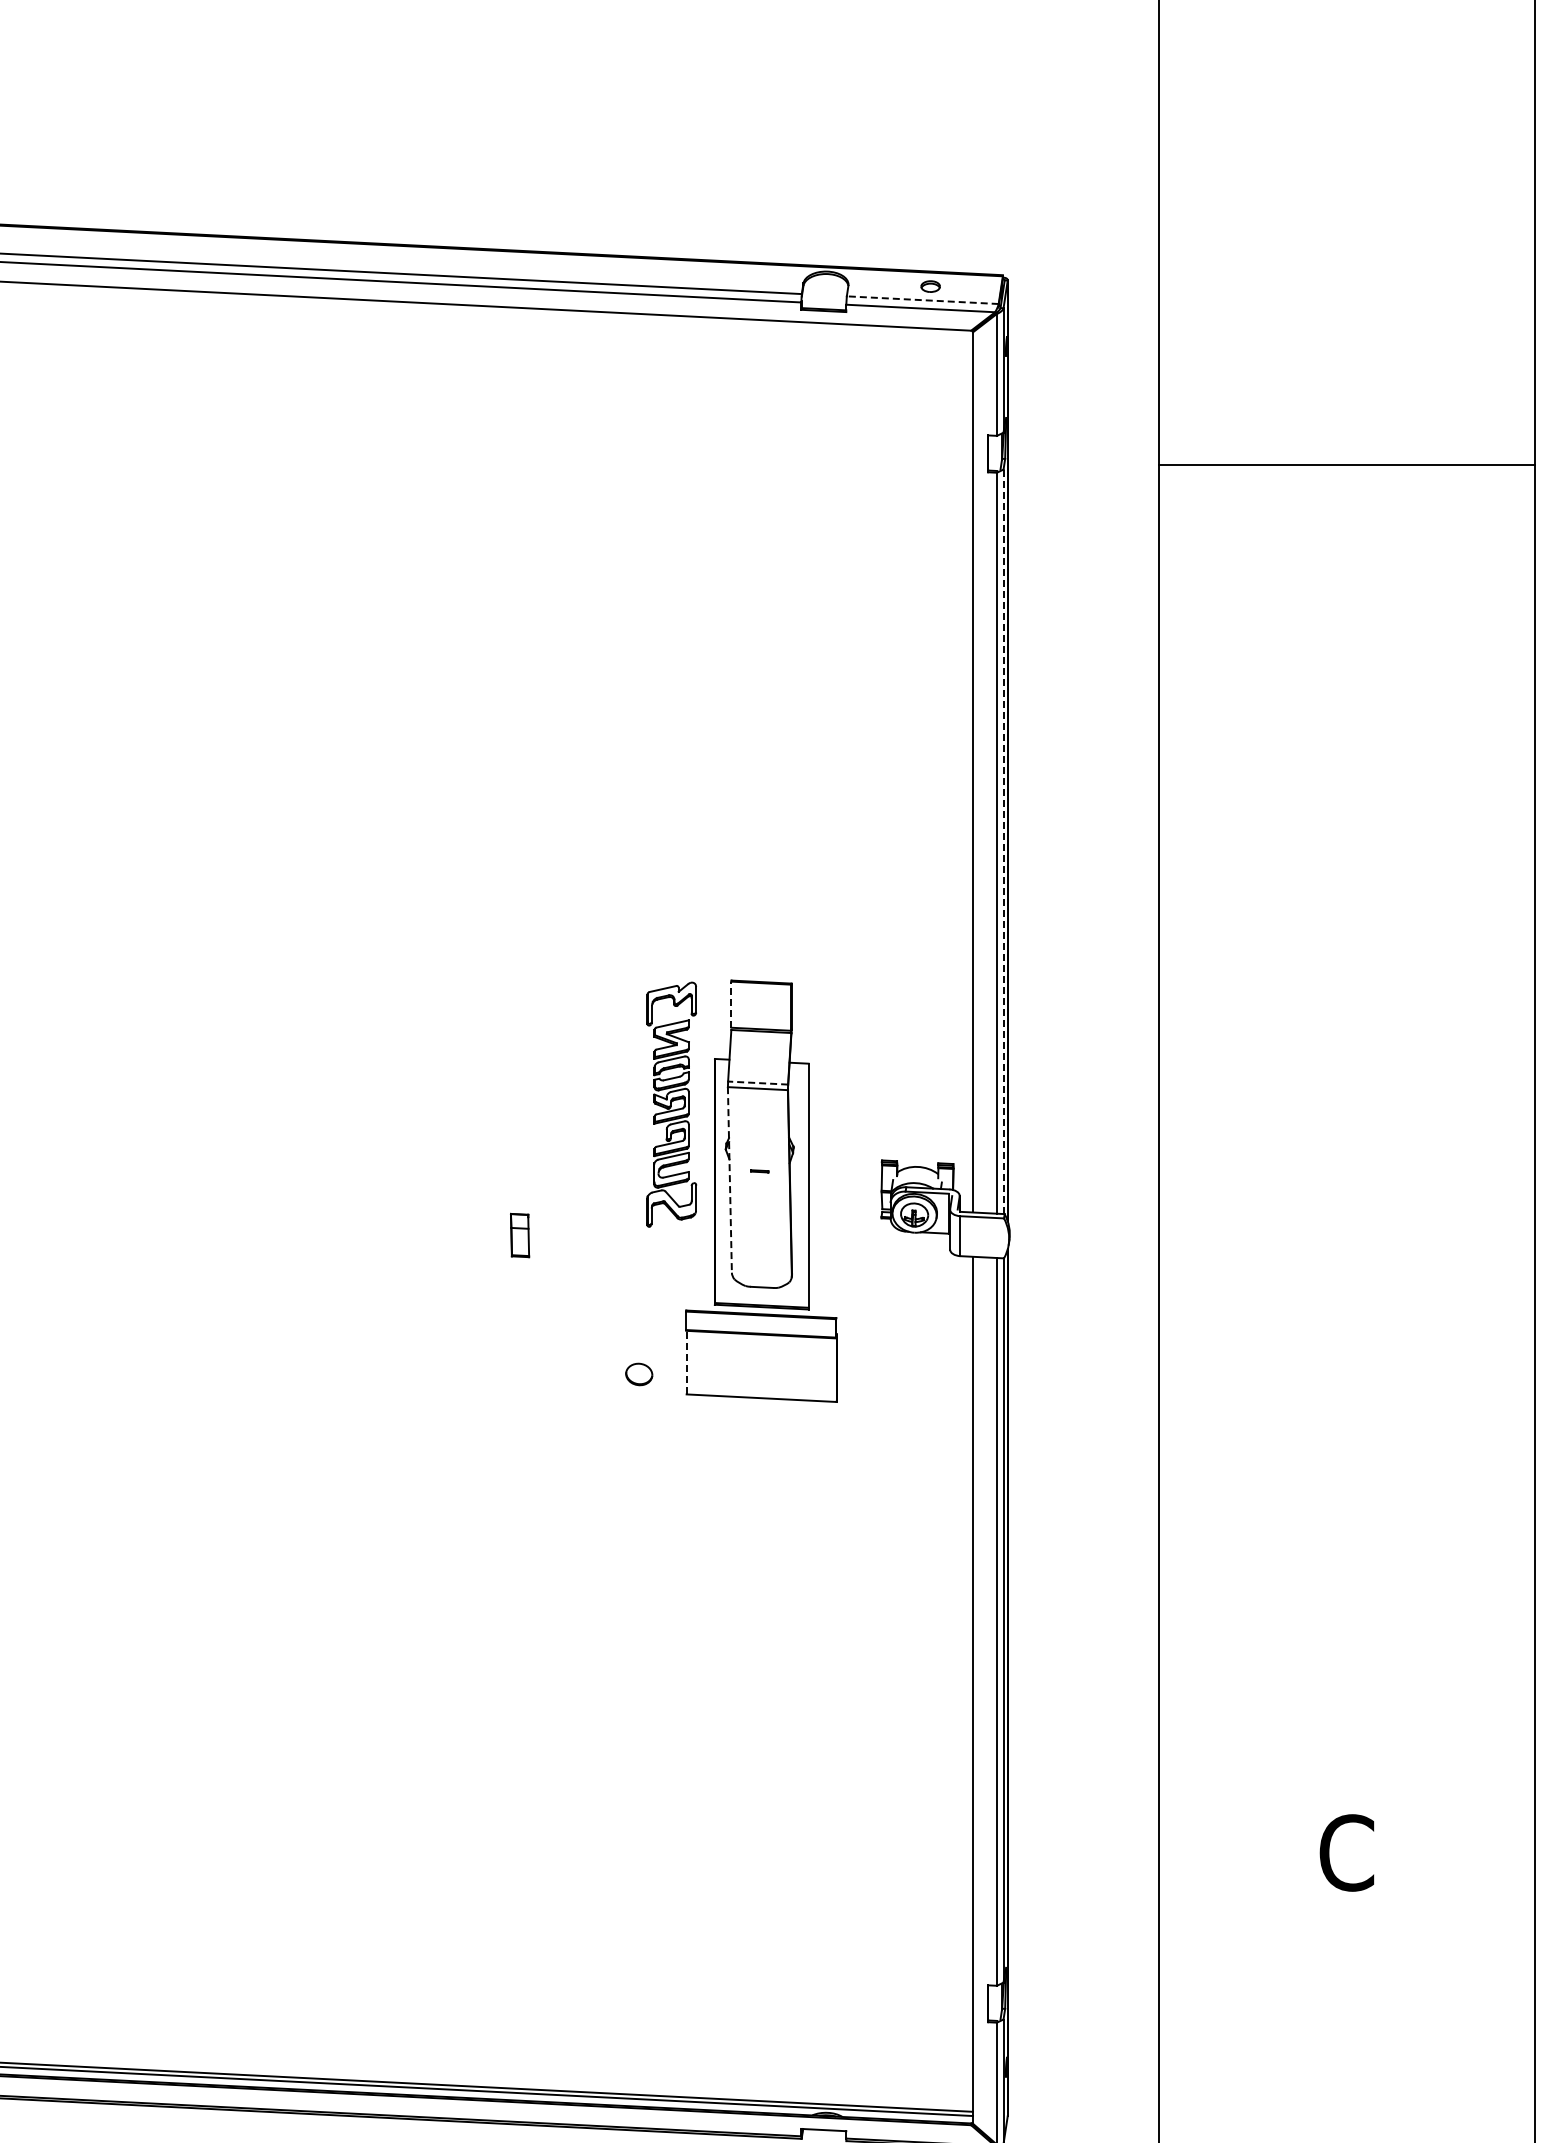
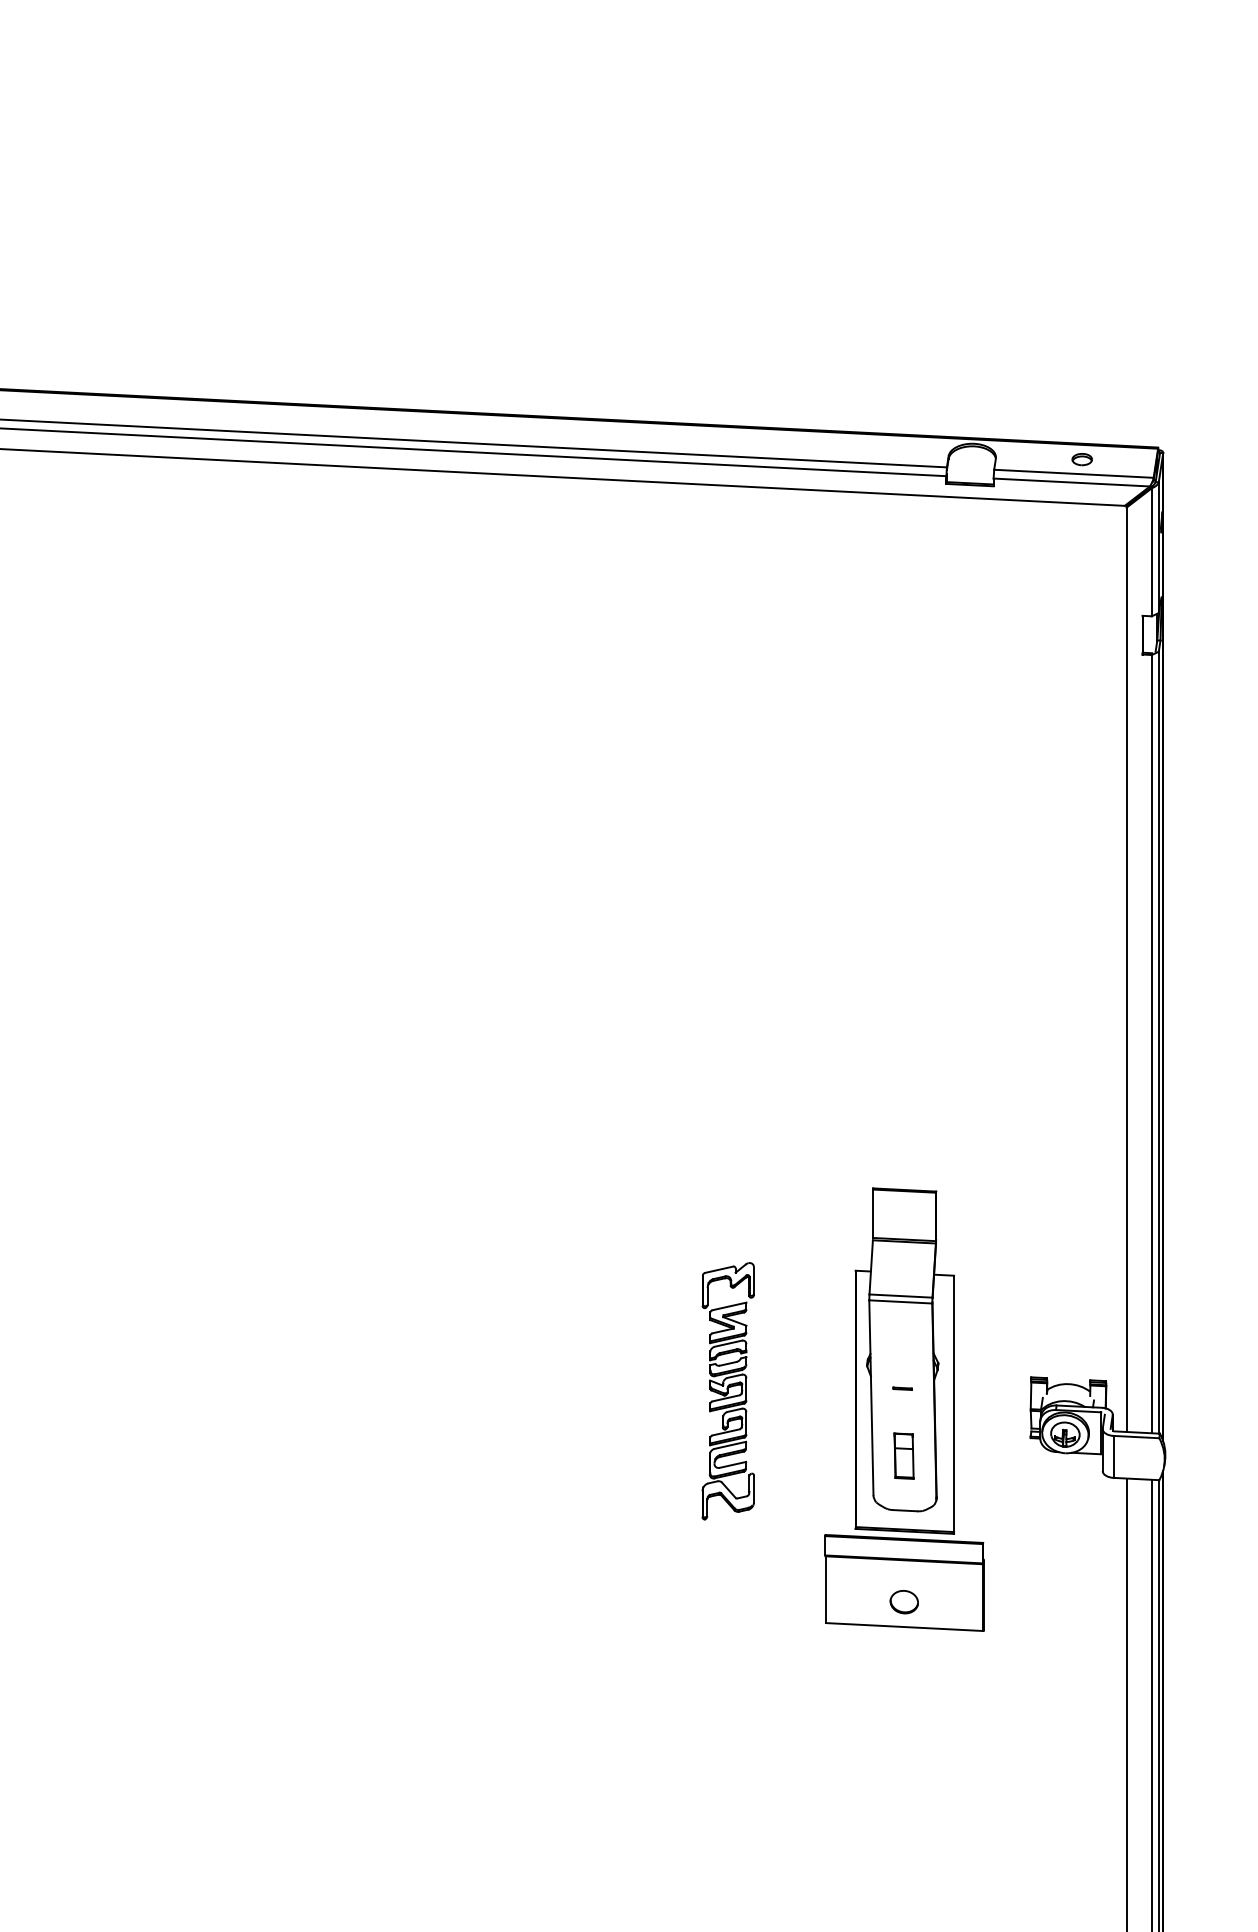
line: (922, 300) -> (1073, 474), dashed -> solid
line: (1003, 841) -> (1158, 1042), dashed -> solid
line: (731, 1004) -> (873, 1213), dashed -> solid
line: (757, 1083) -> (900, 1296), dashed -> solid
part: (671, 1104) -> (728, 1391), moved
line: (729, 1179) -> (870, 1397), dashed -> solid
part: (520, 1235) -> (904, 1456), moved
line: (686, 1362) -> (825, 1589), dashed -> solid
part: (639, 1374) -> (904, 1602), moved

